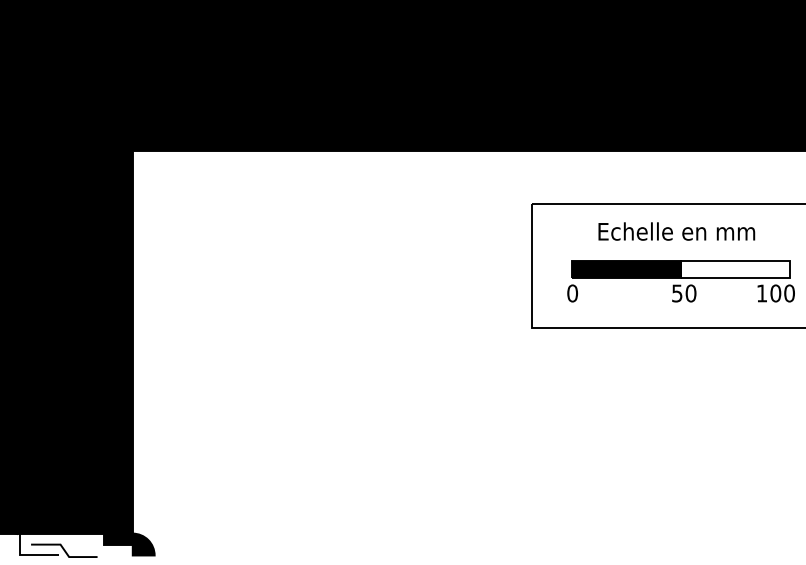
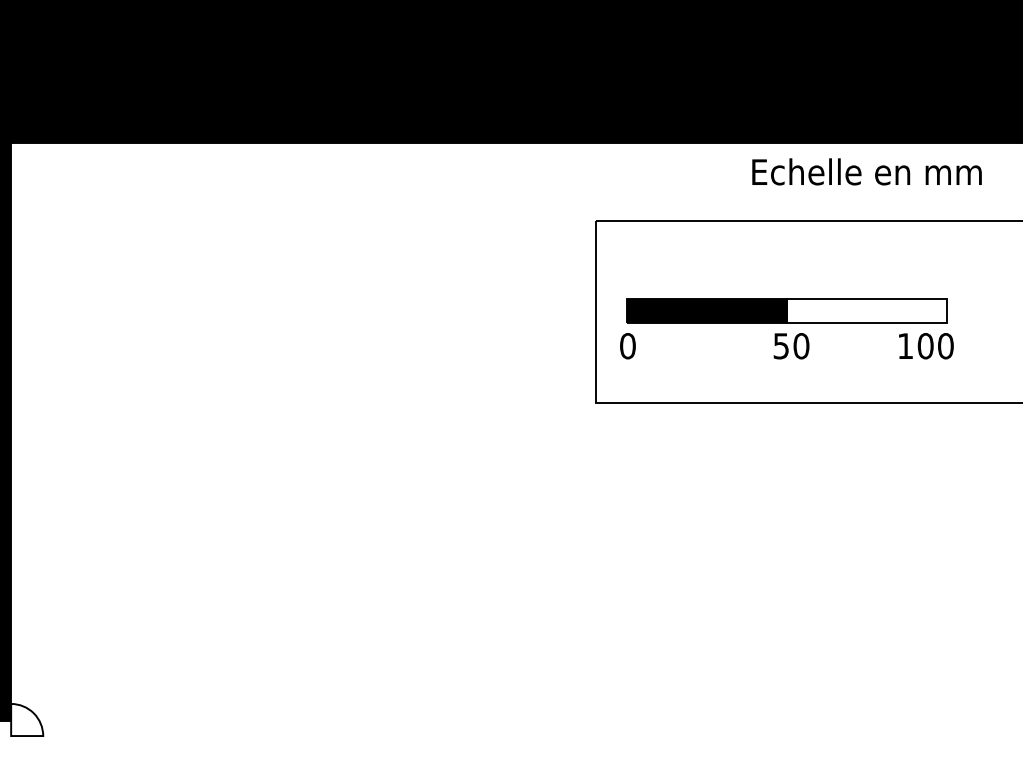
text: (676, 231) -> (866, 171), moved
part: (680, 281) -> (786, 328), moved
fill: (143, 544) -> (26, 719), removed

